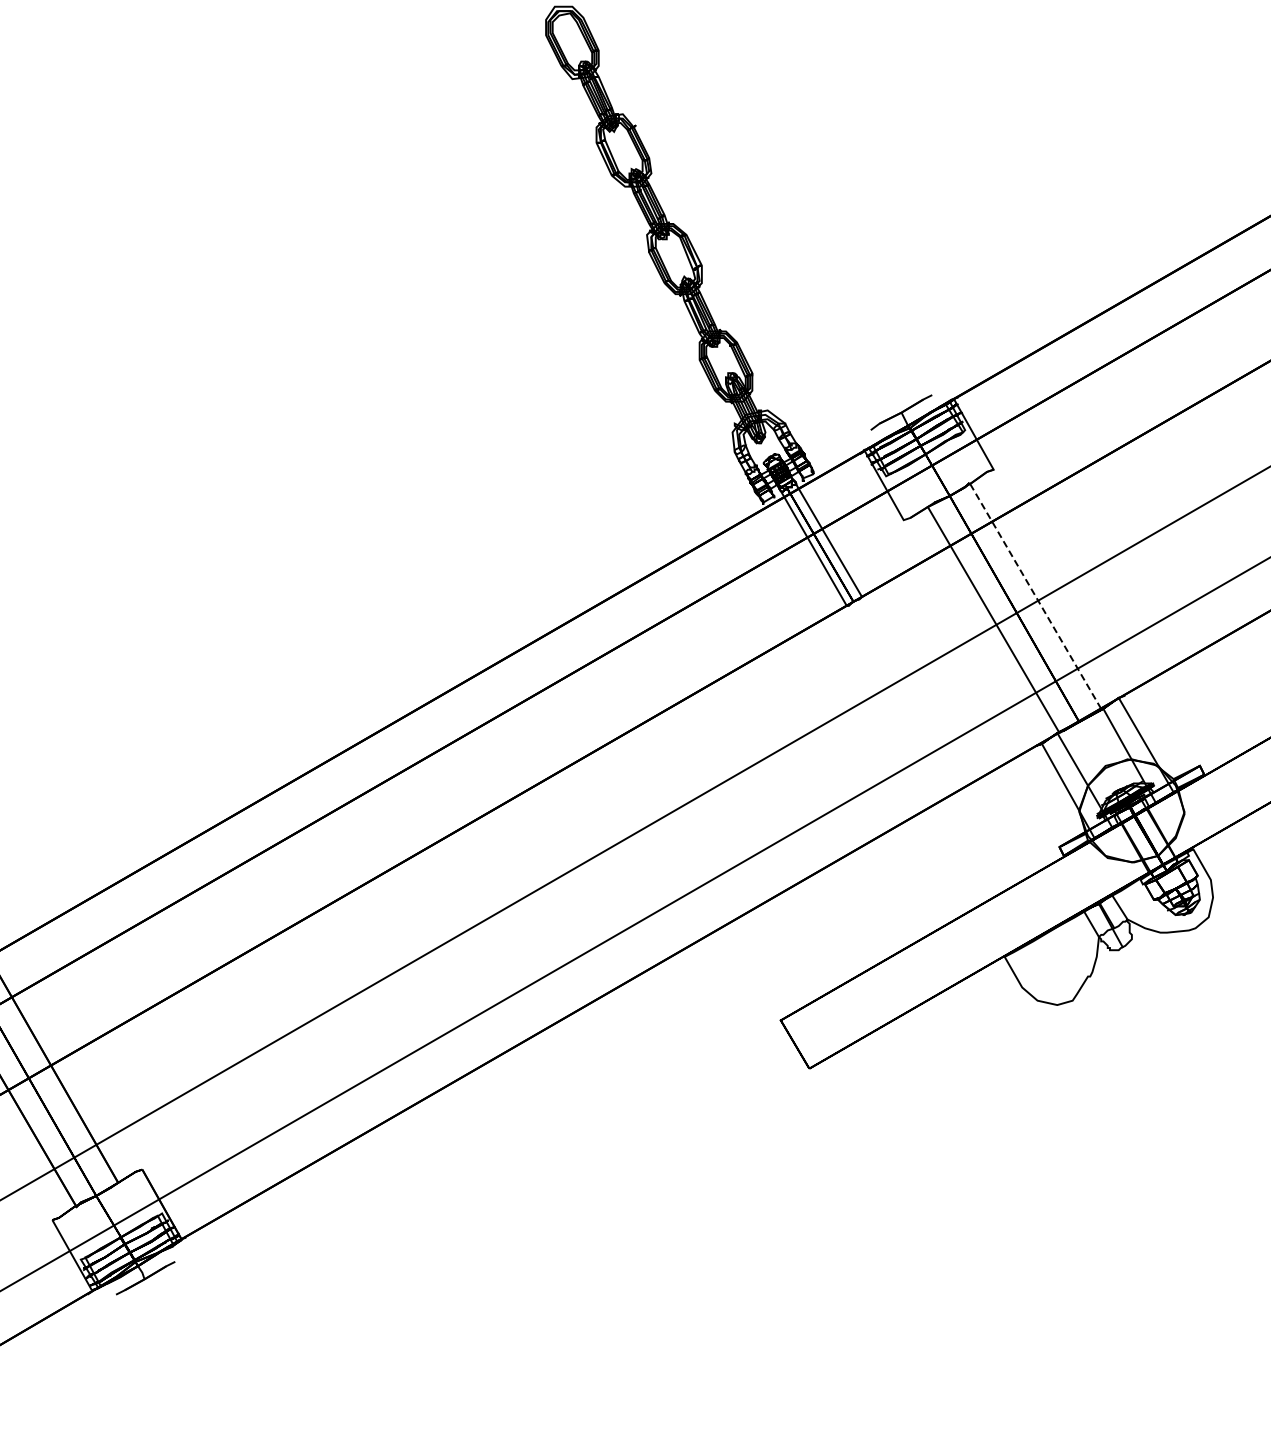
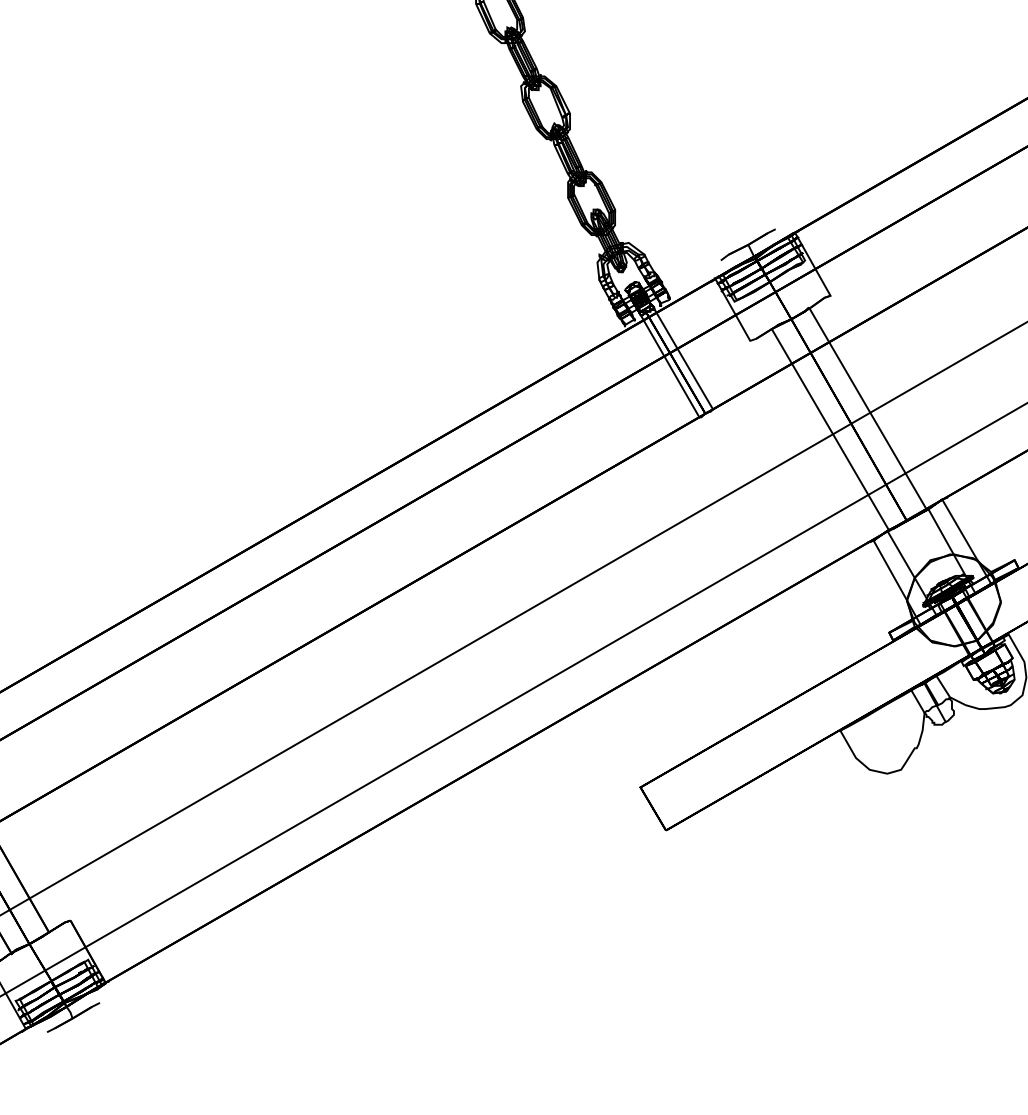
line: (1035, 595) -> (867, 408), dashed -> solid

